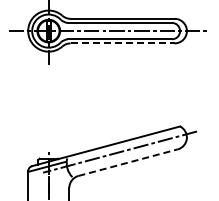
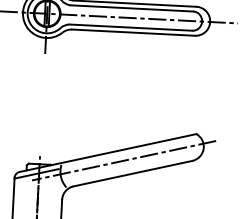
line: (123, 43) -> (134, 32), dashed -> solid
line: (128, 162) -> (133, 173), dashed -> solid

